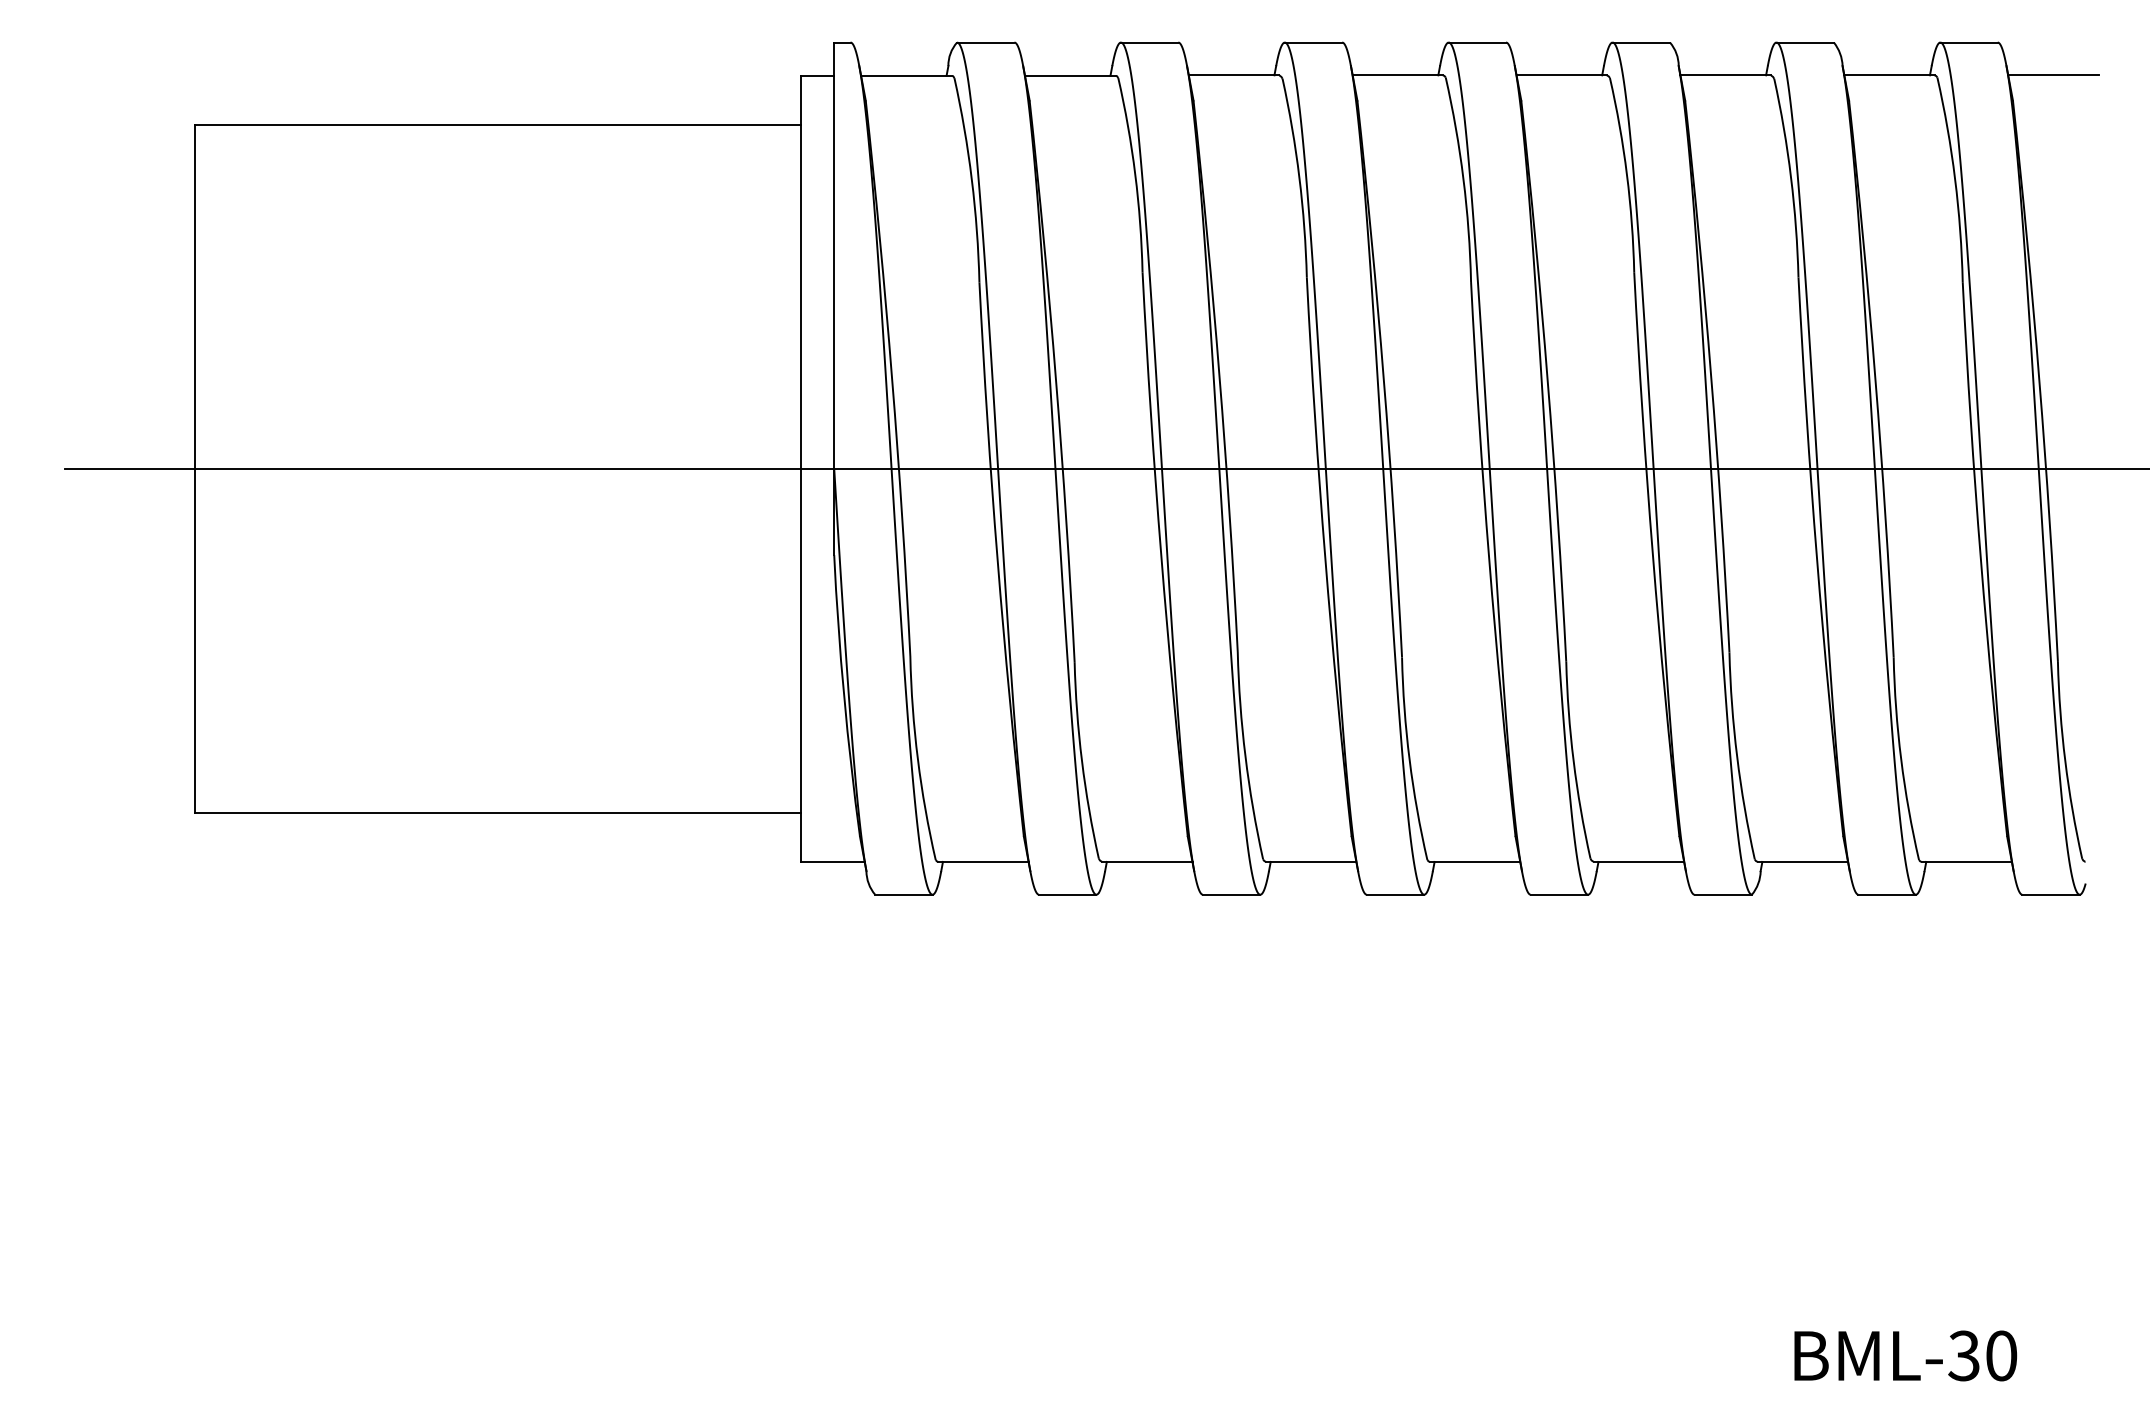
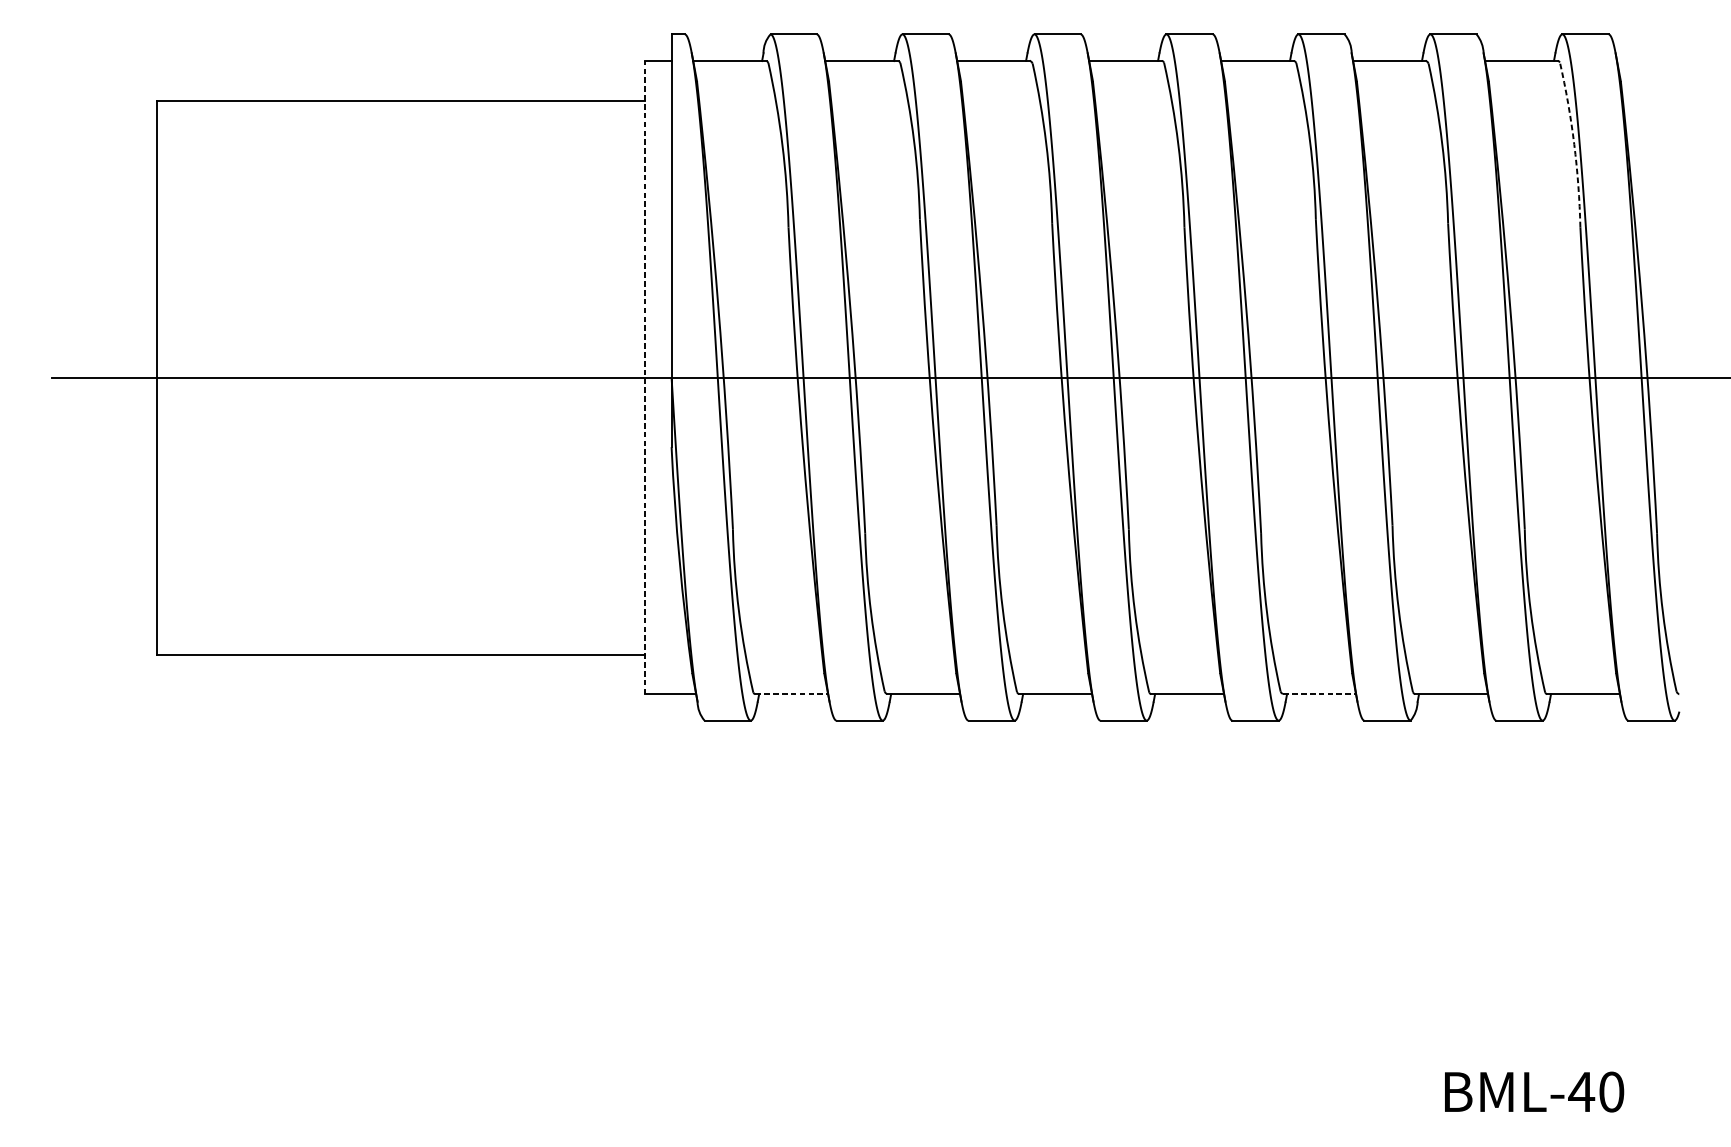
line: (2053, 75) -> (1653, 60), removed
arc: (1955, 179) -> (1574, 144), solid -> dashed
line: (801, 468) -> (645, 377), solid -> dashed
line: (983, 861) -> (791, 693), solid -> dashed
line: (1639, 861) -> (1320, 693), solid -> dashed
text: (1964, 1355) -> (1581, 1091), BML-30 -> BML-40

